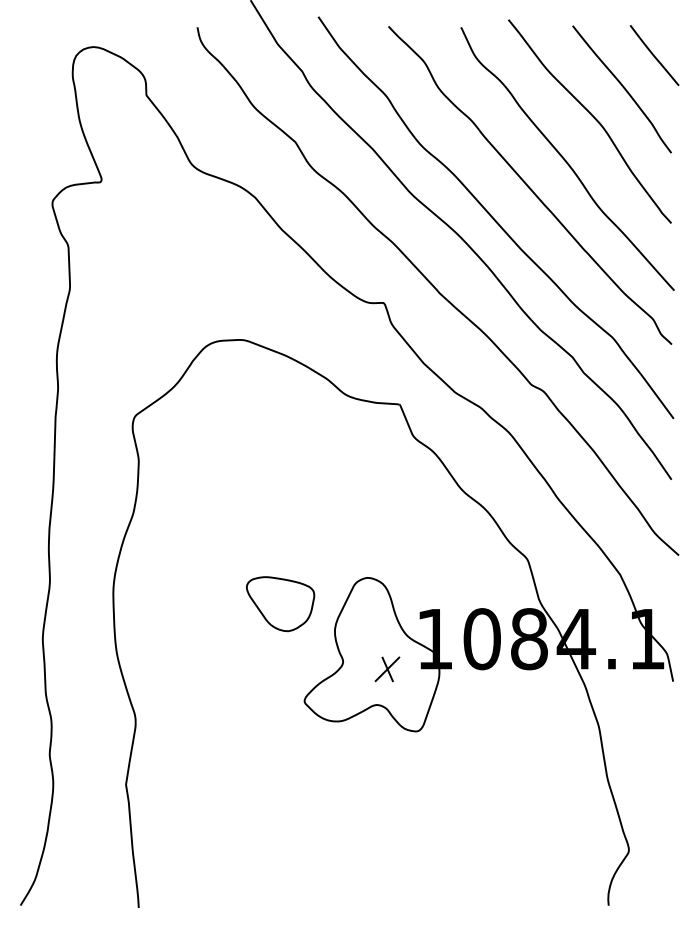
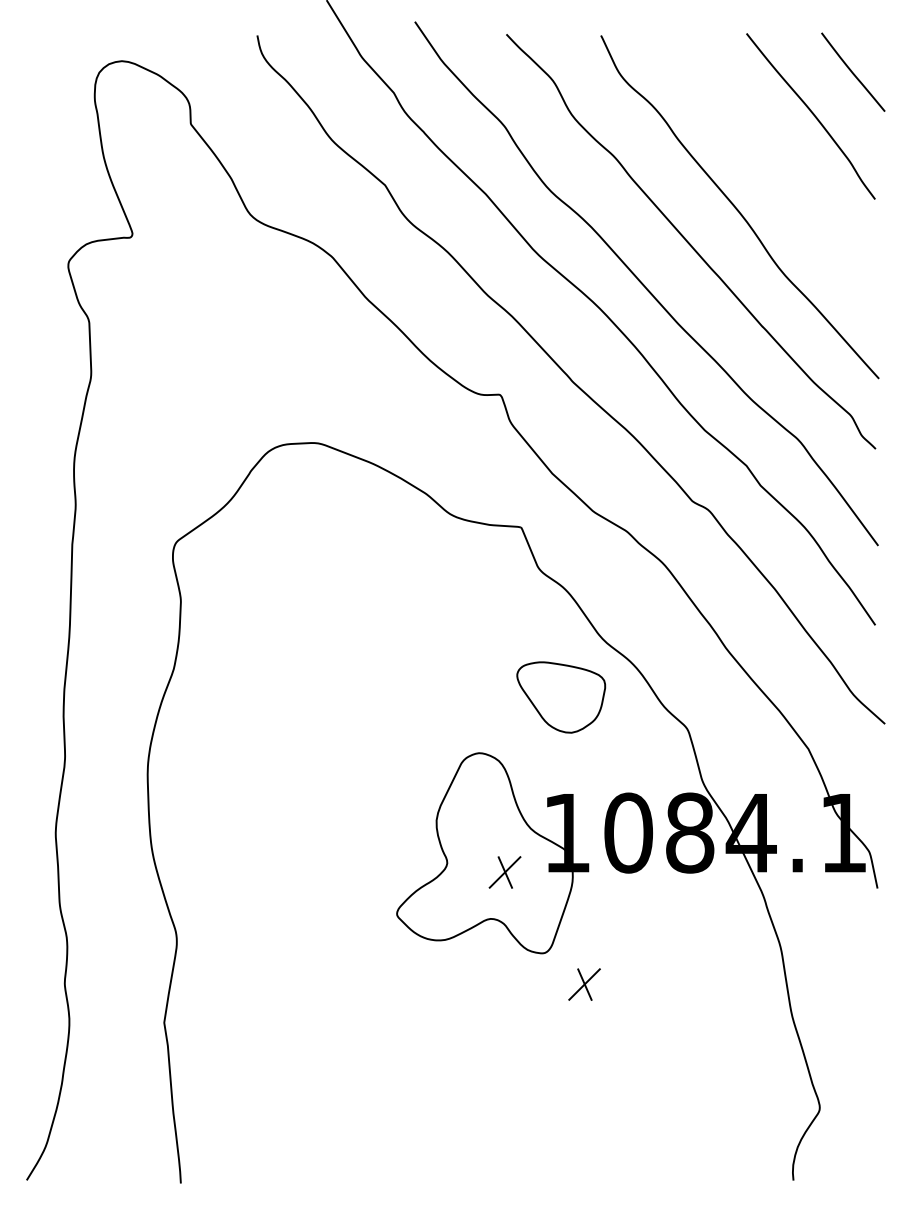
curve: (592, 117) -> (772, 153), removed
part: (280, 604) -> (561, 697), moved
part: (448, 755) -> (584, 984), added

